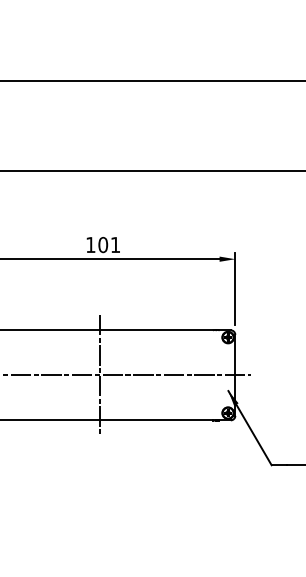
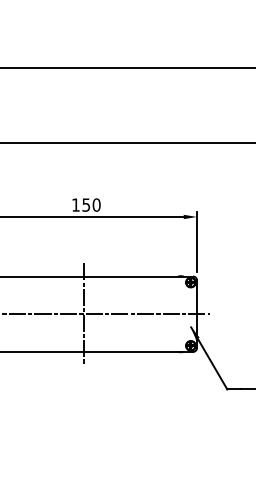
text: (109, 244) -> (91, 204), 101 -> 150

